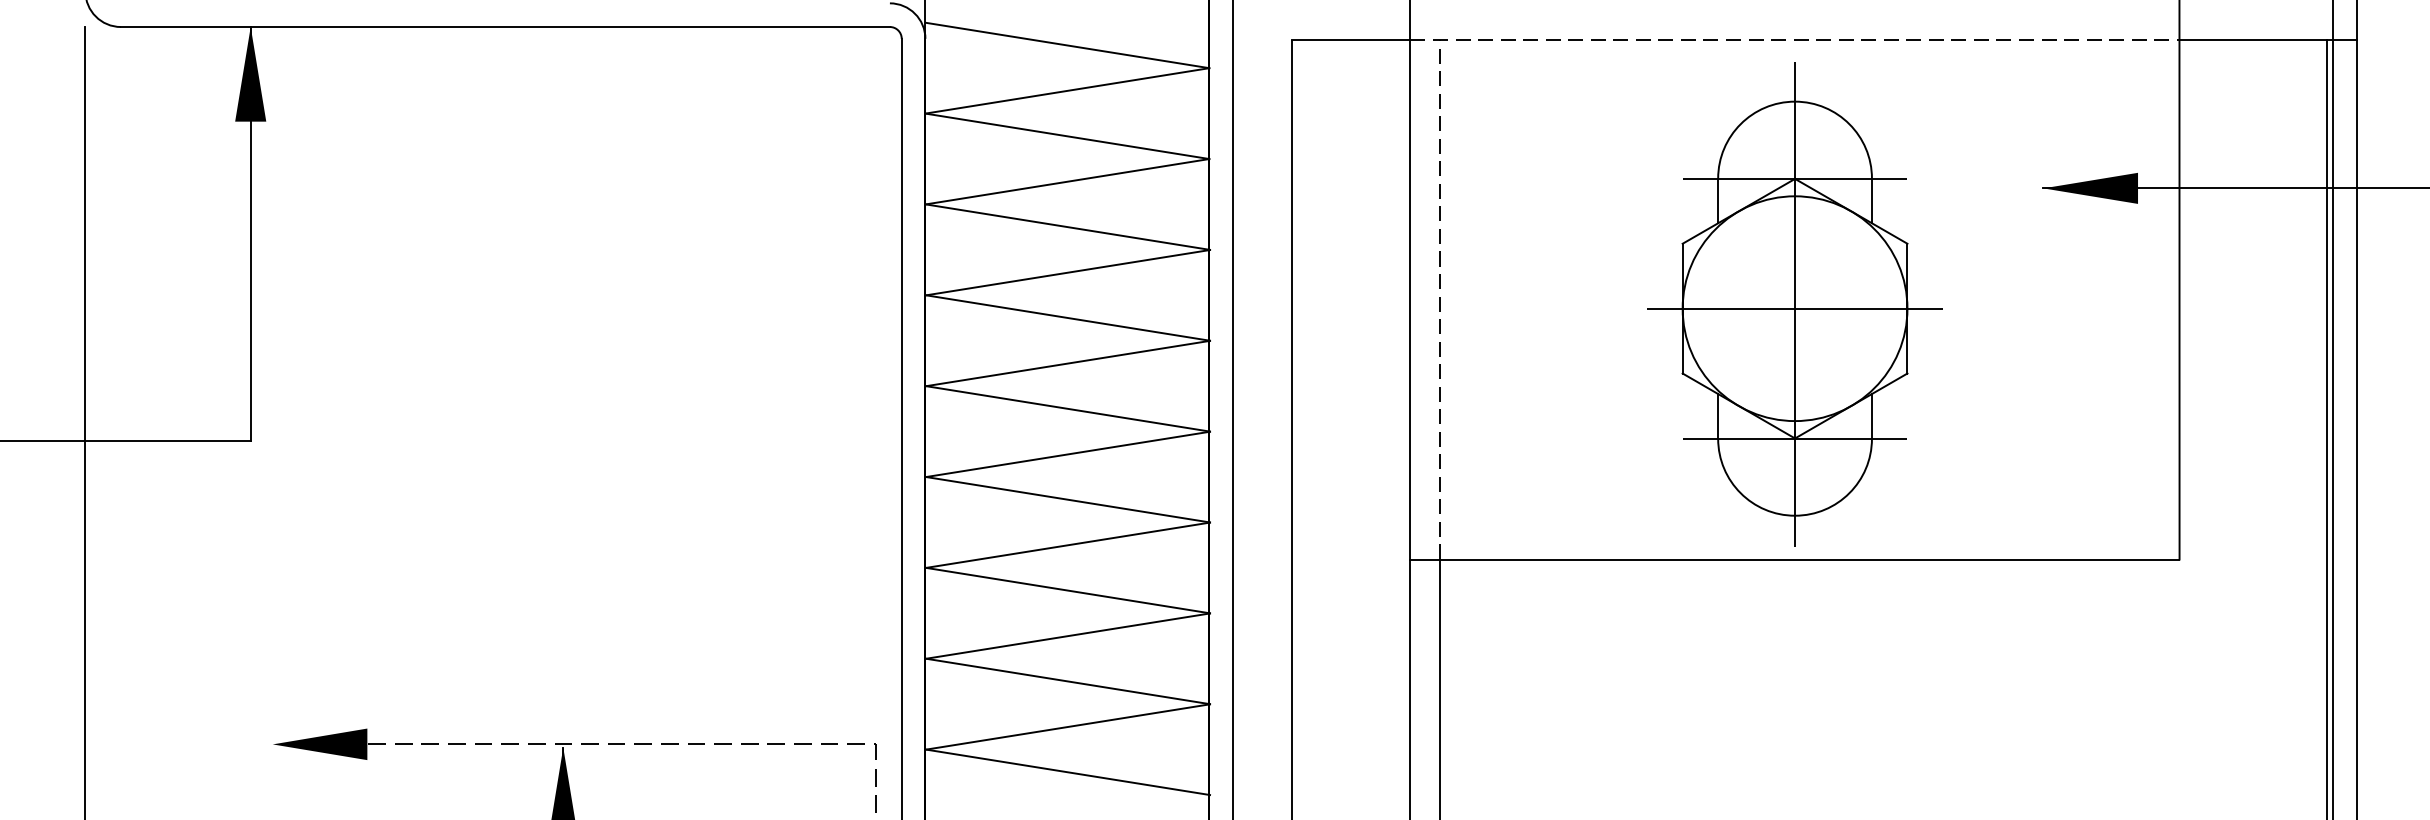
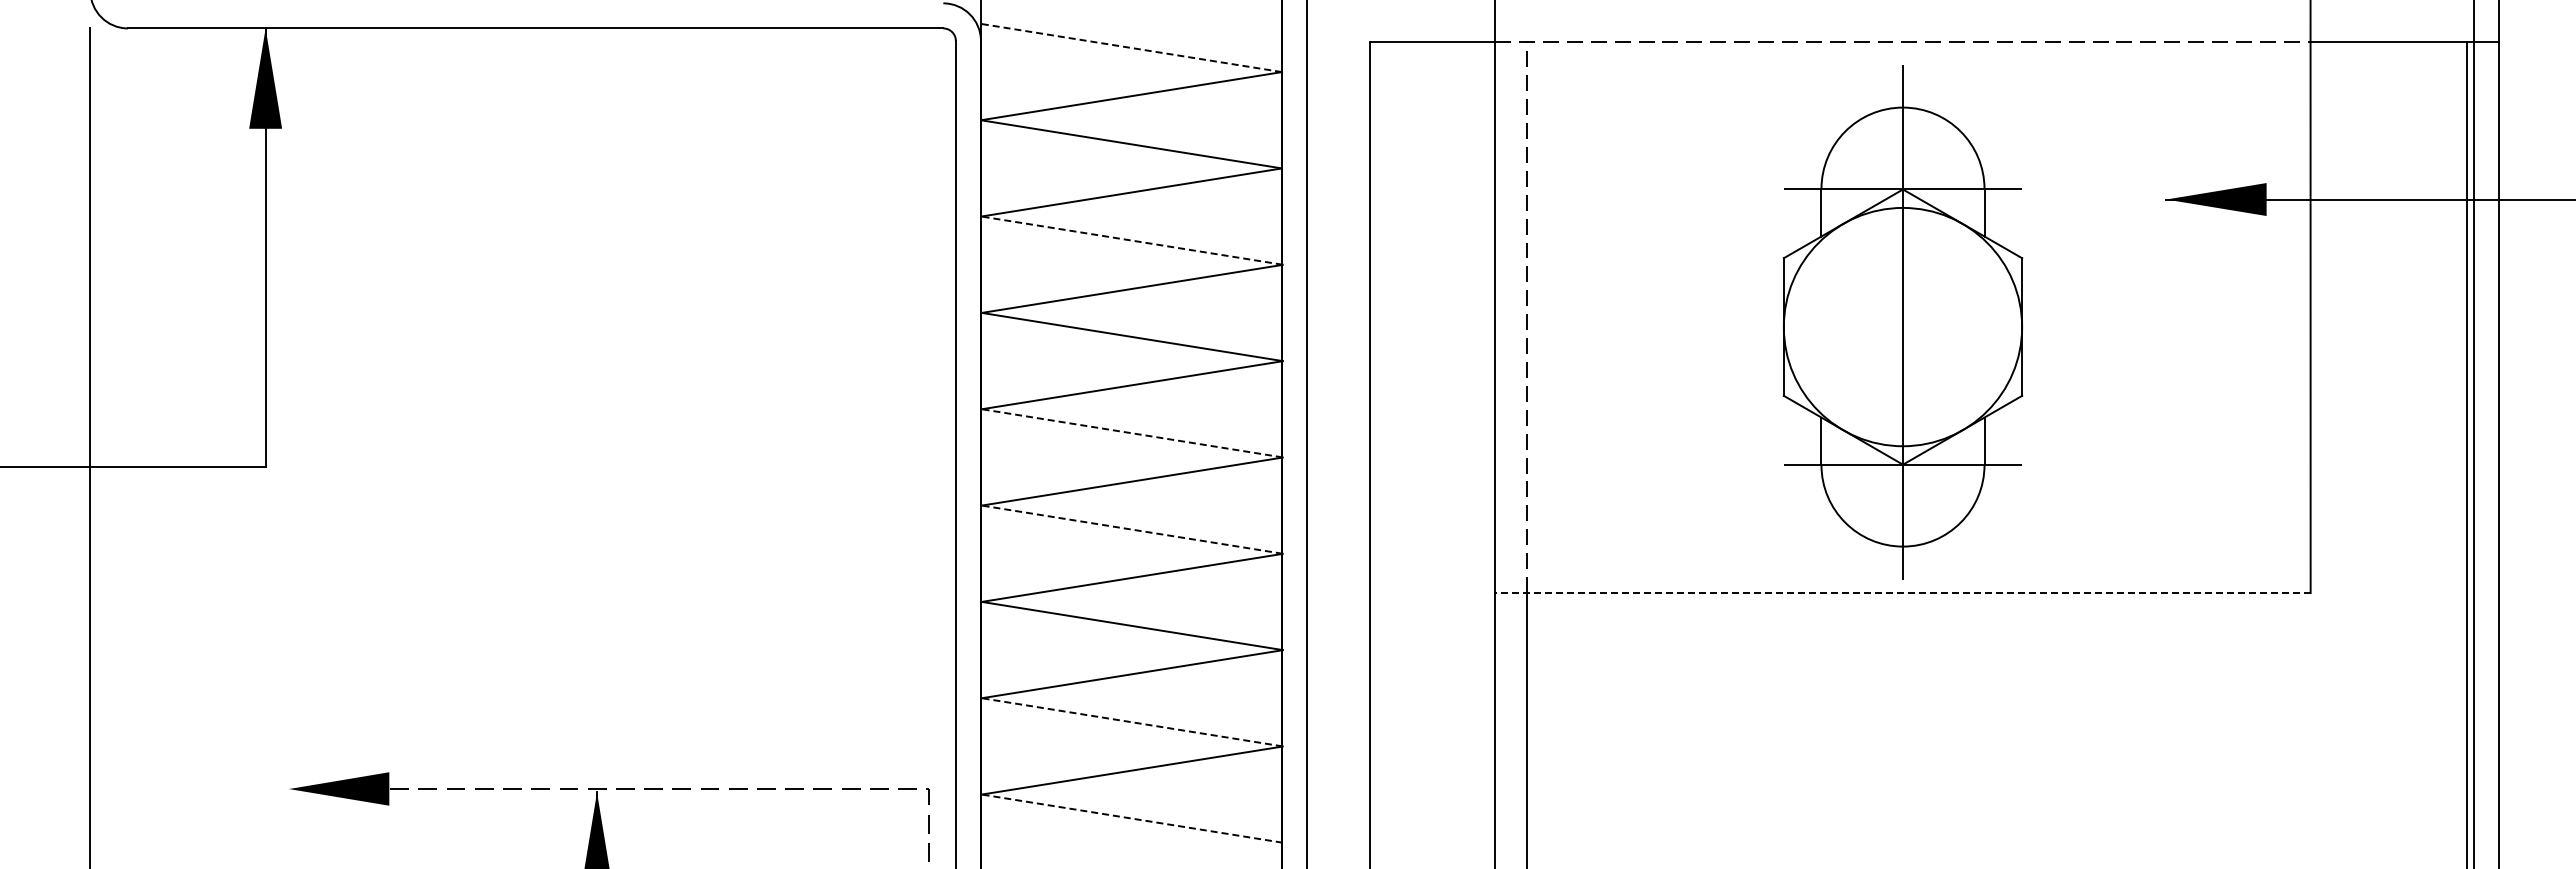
line: (1067, 44) -> (1131, 47), solid -> dashed
line: (1067, 227) -> (1131, 240), solid -> dashed
line: (1794, 309) -> (1902, 327), removed
line: (1067, 409) -> (1131, 433), solid -> dashed
line: (1067, 499) -> (1131, 529), solid -> dashed
line: (1794, 559) -> (1902, 593), solid -> dashed
line: (1067, 681) -> (1131, 722), solid -> dashed
line: (1067, 772) -> (1131, 818), solid -> dashed

